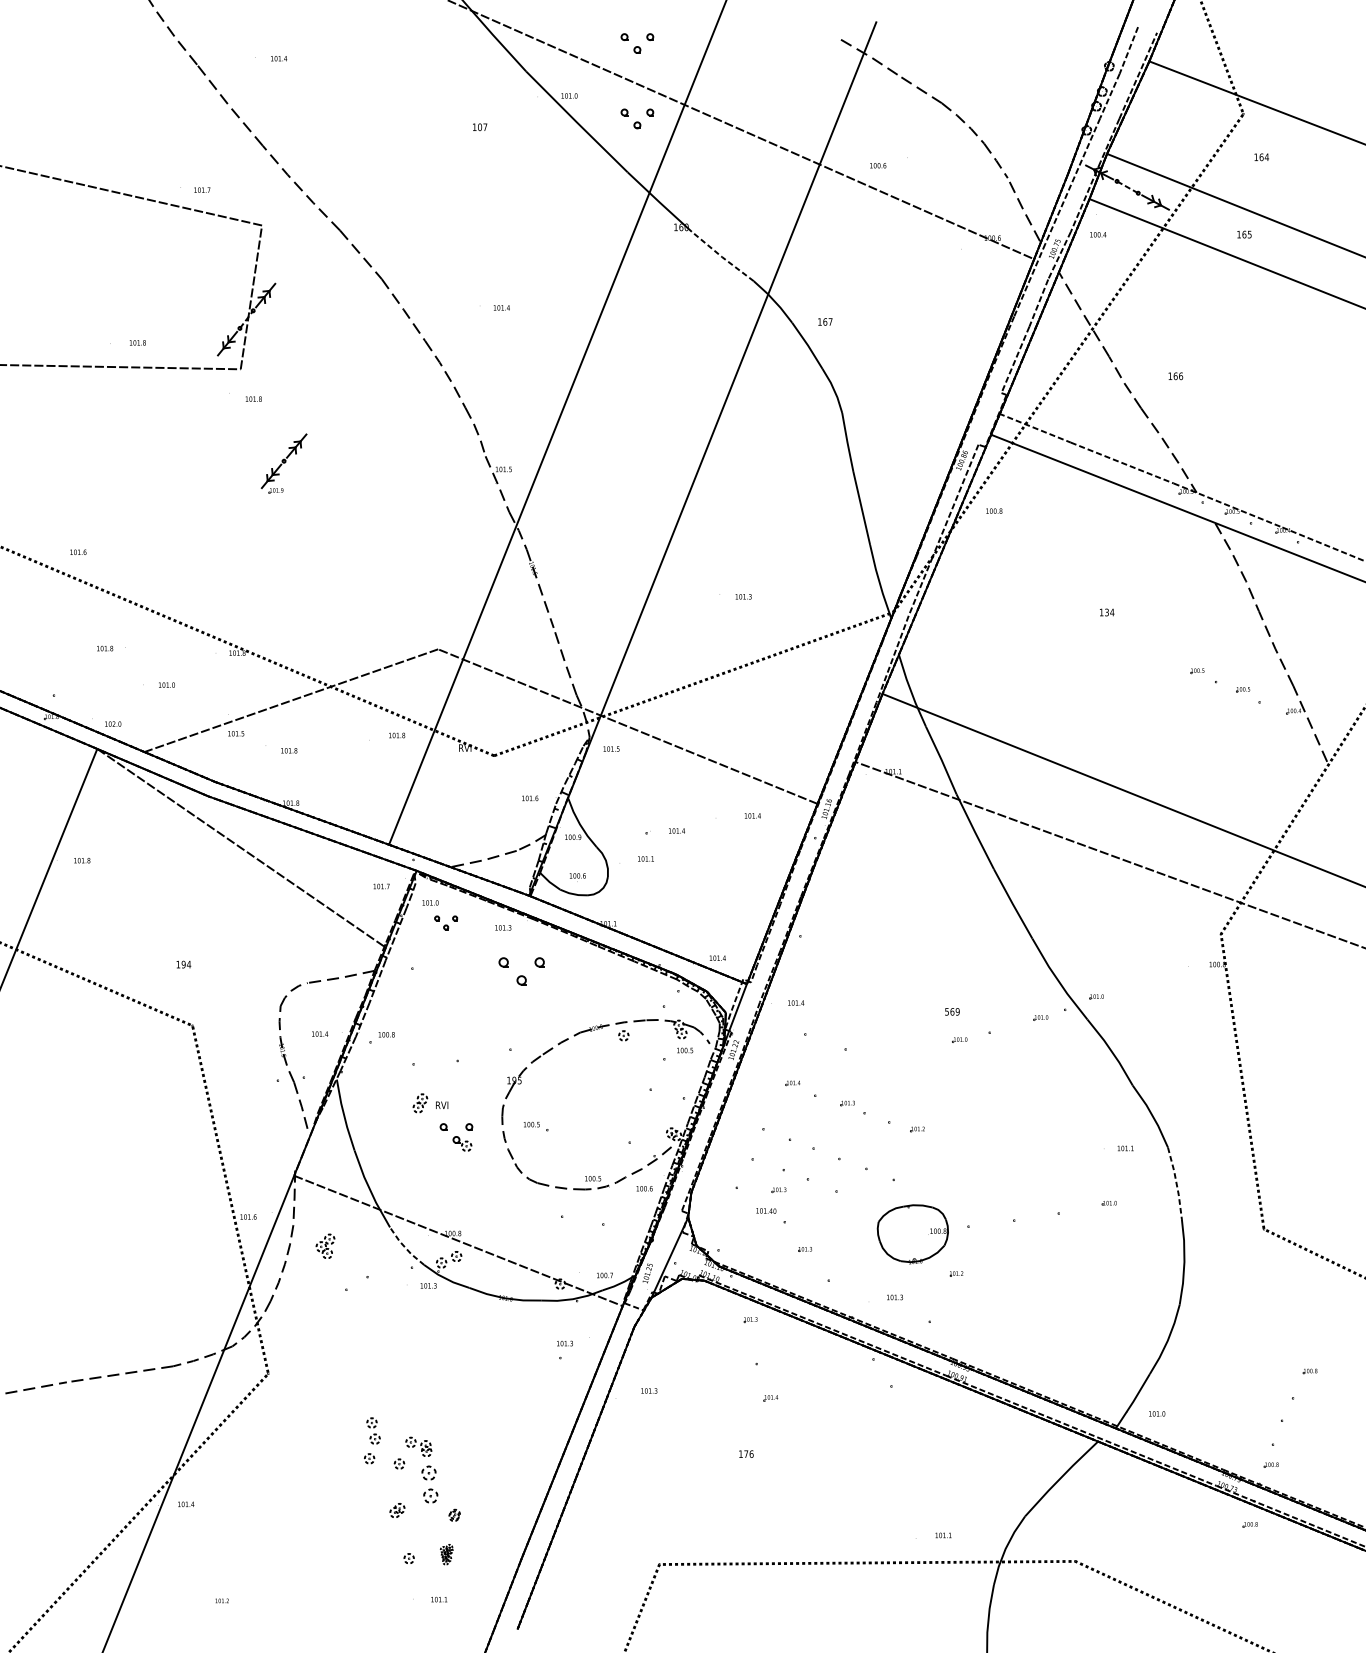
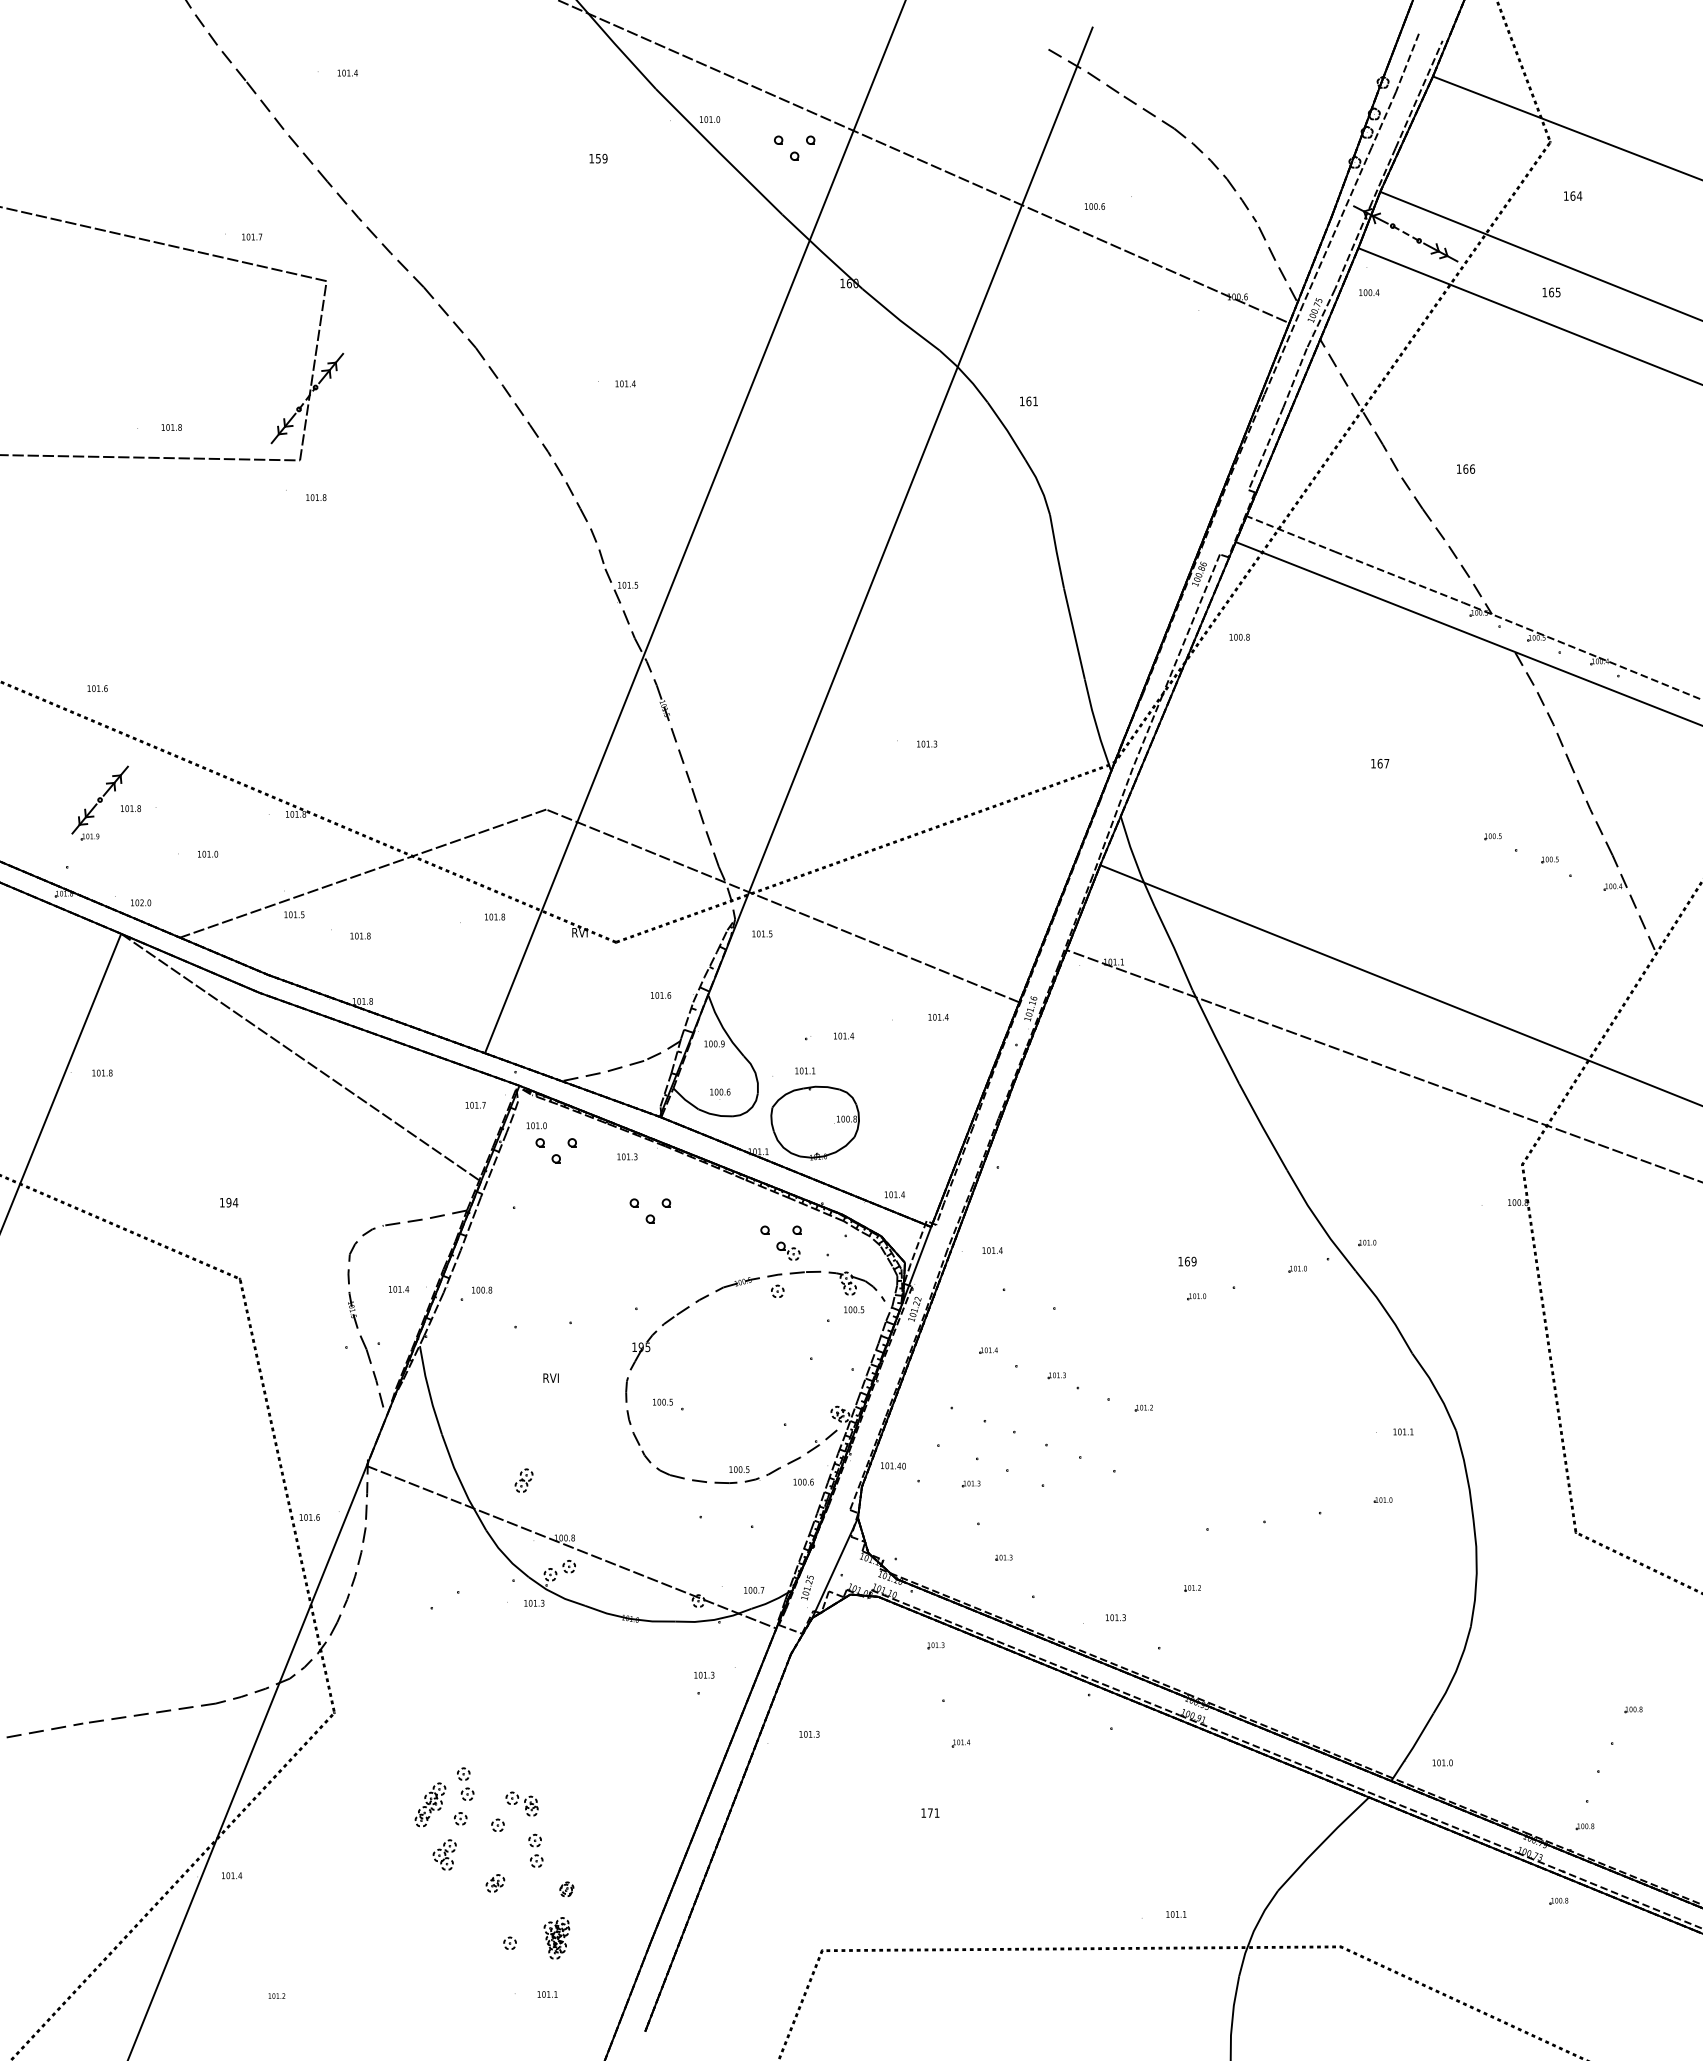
part: (637, 42) -> (794, 53), removed
text: (482, 127) -> (601, 158), 107 -> 159
line: (722, 257) -> (900, 320), dashed -> solid
text: (830, 322) -> (1035, 401), 167 -> 161
part: (283, 463) -> (99, 802), moved
text: (1109, 612) -> (1383, 763), 134 -> 167
part: (445, 922) -> (555, 1150), size x1.43
part: (521, 970) -> (650, 1210), size x0.71
text: (946, 1011) -> (1180, 1261), 569 -> 169
part: (419, 1103) -> (523, 1480), moved
part: (456, 1136) -> (780, 1242), moved
line: (1176, 1183) -> (1466, 1475), dashed -> solid
text: (766, 1210) -> (893, 1465), moved
part: (912, 1233) -> (814, 1122), moved
part: (325, 1245) -> (444, 1854), moved
line: (405, 1247) -> (505, 1555), dashed -> solid
part: (345, 1447) -> (430, 1804), added
text: (751, 1453) -> (936, 1812), 176 -> 171
part: (429, 1484) -> (535, 1850), size x0.71
part: (446, 1554) -> (556, 1938), size x1.67

